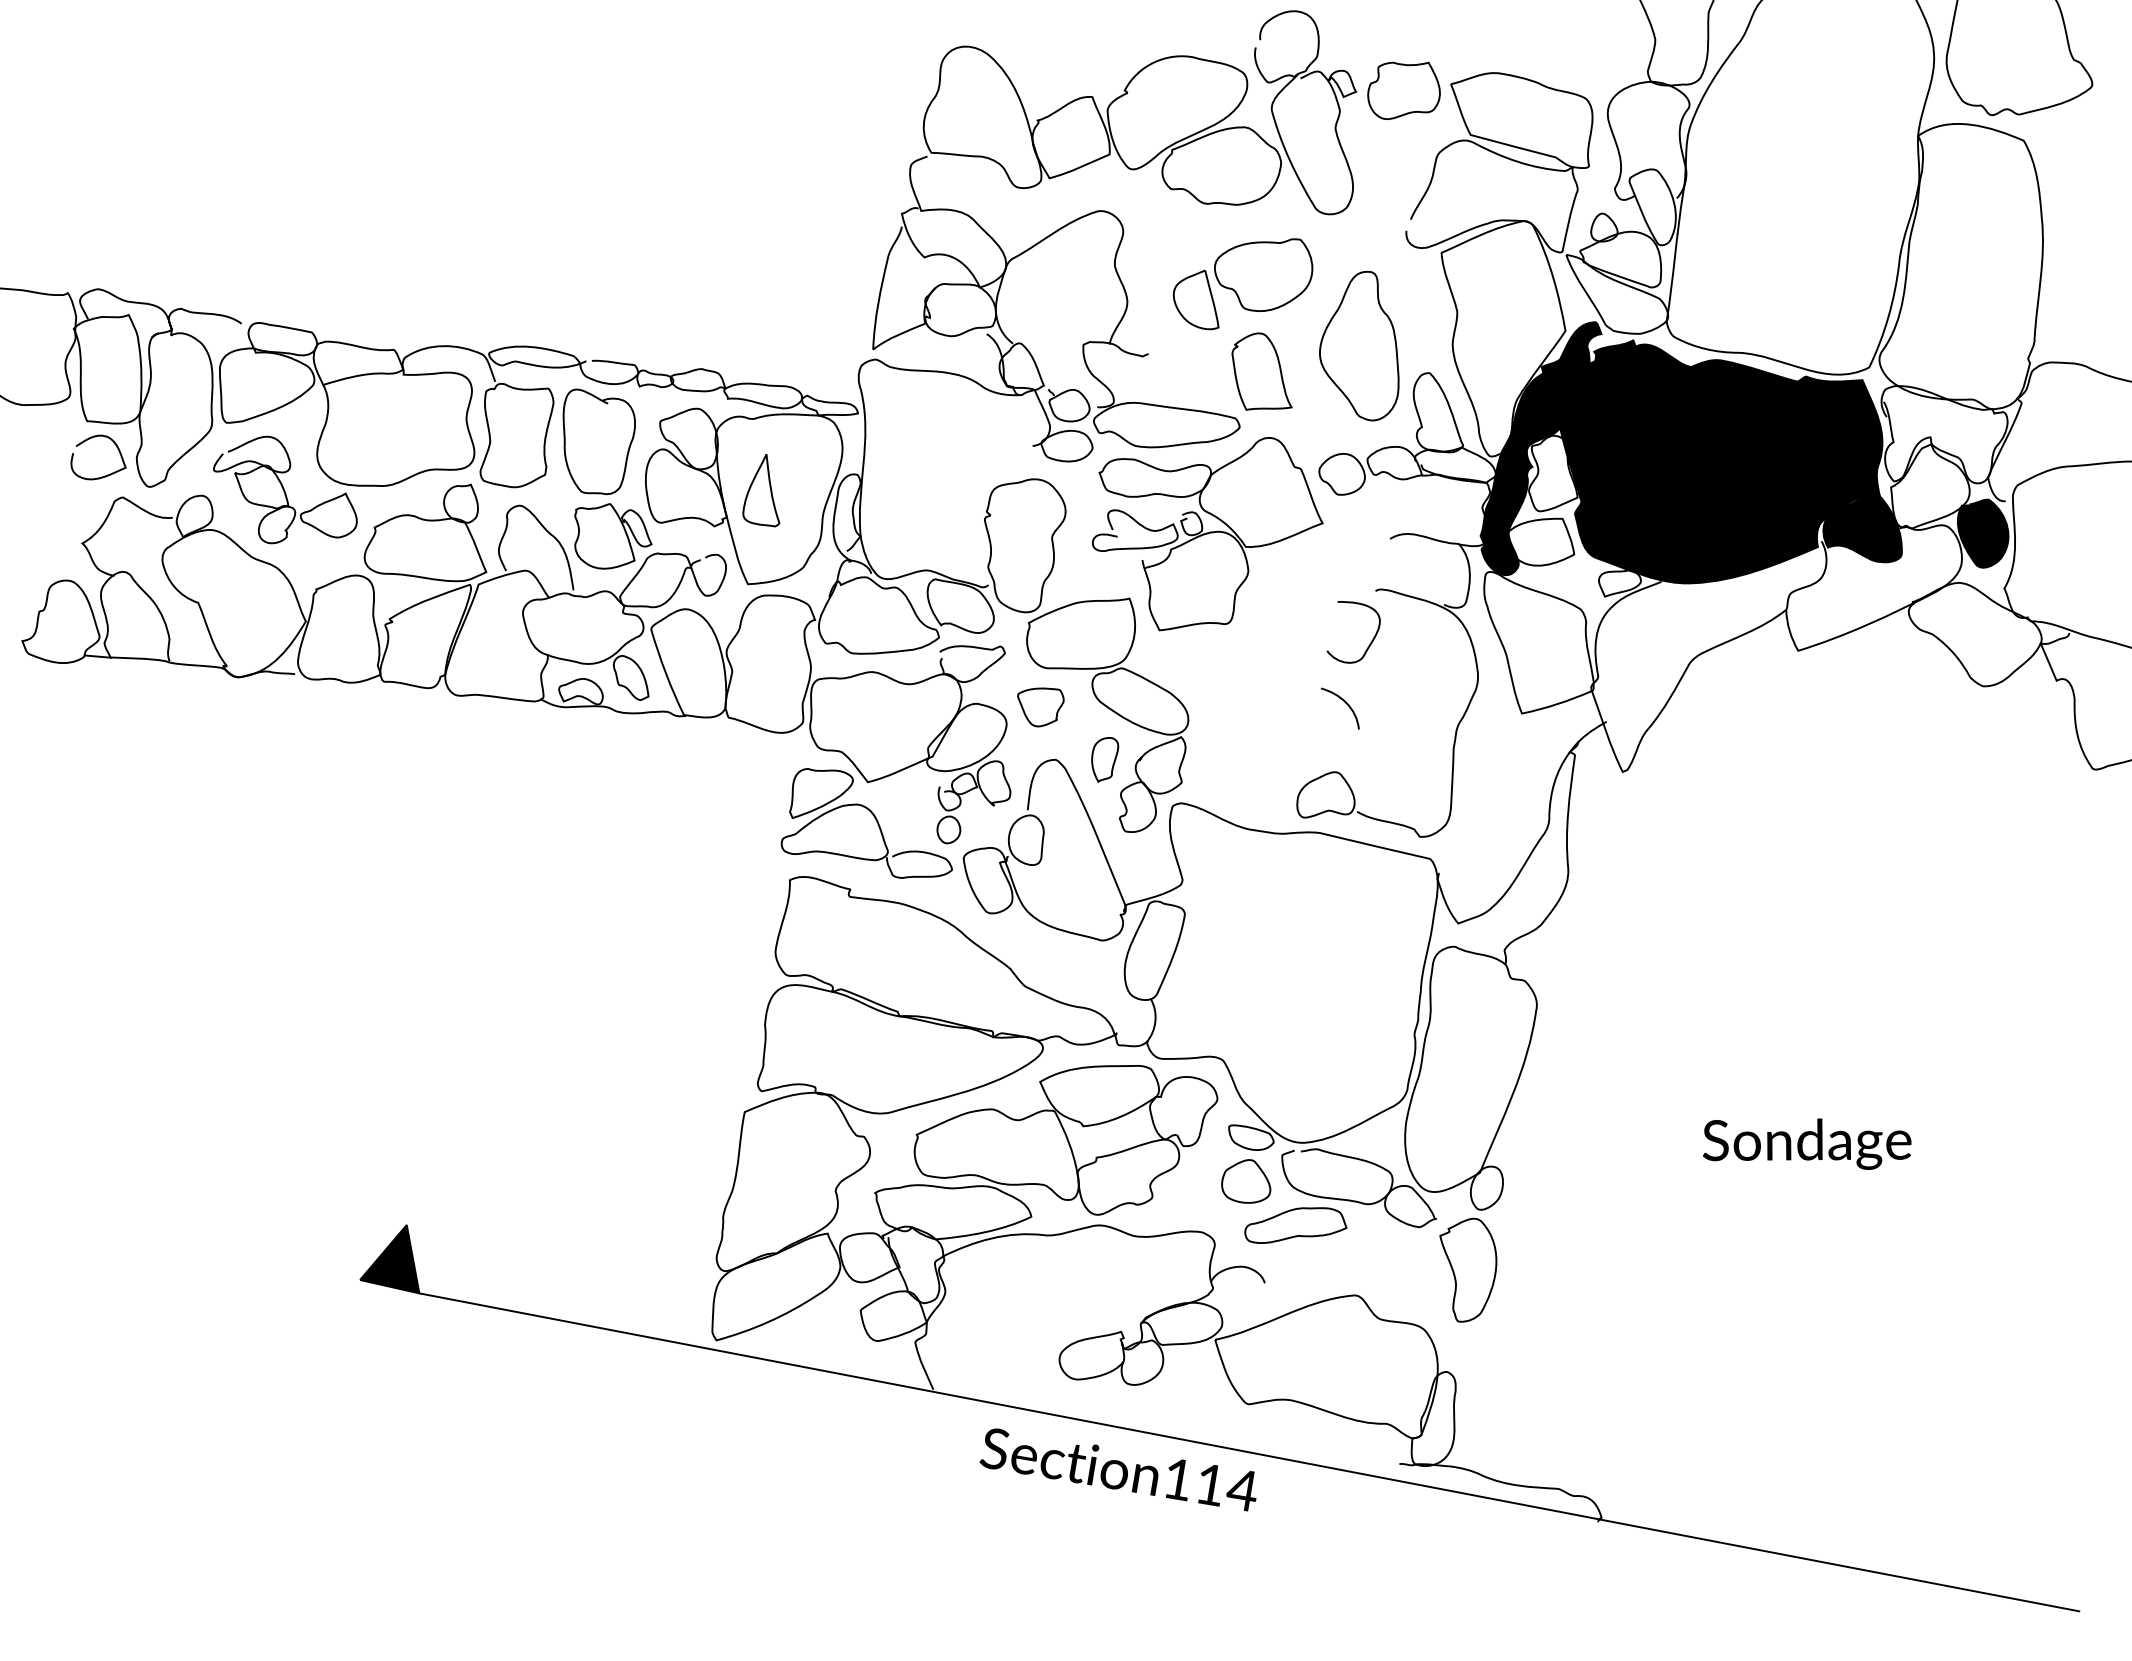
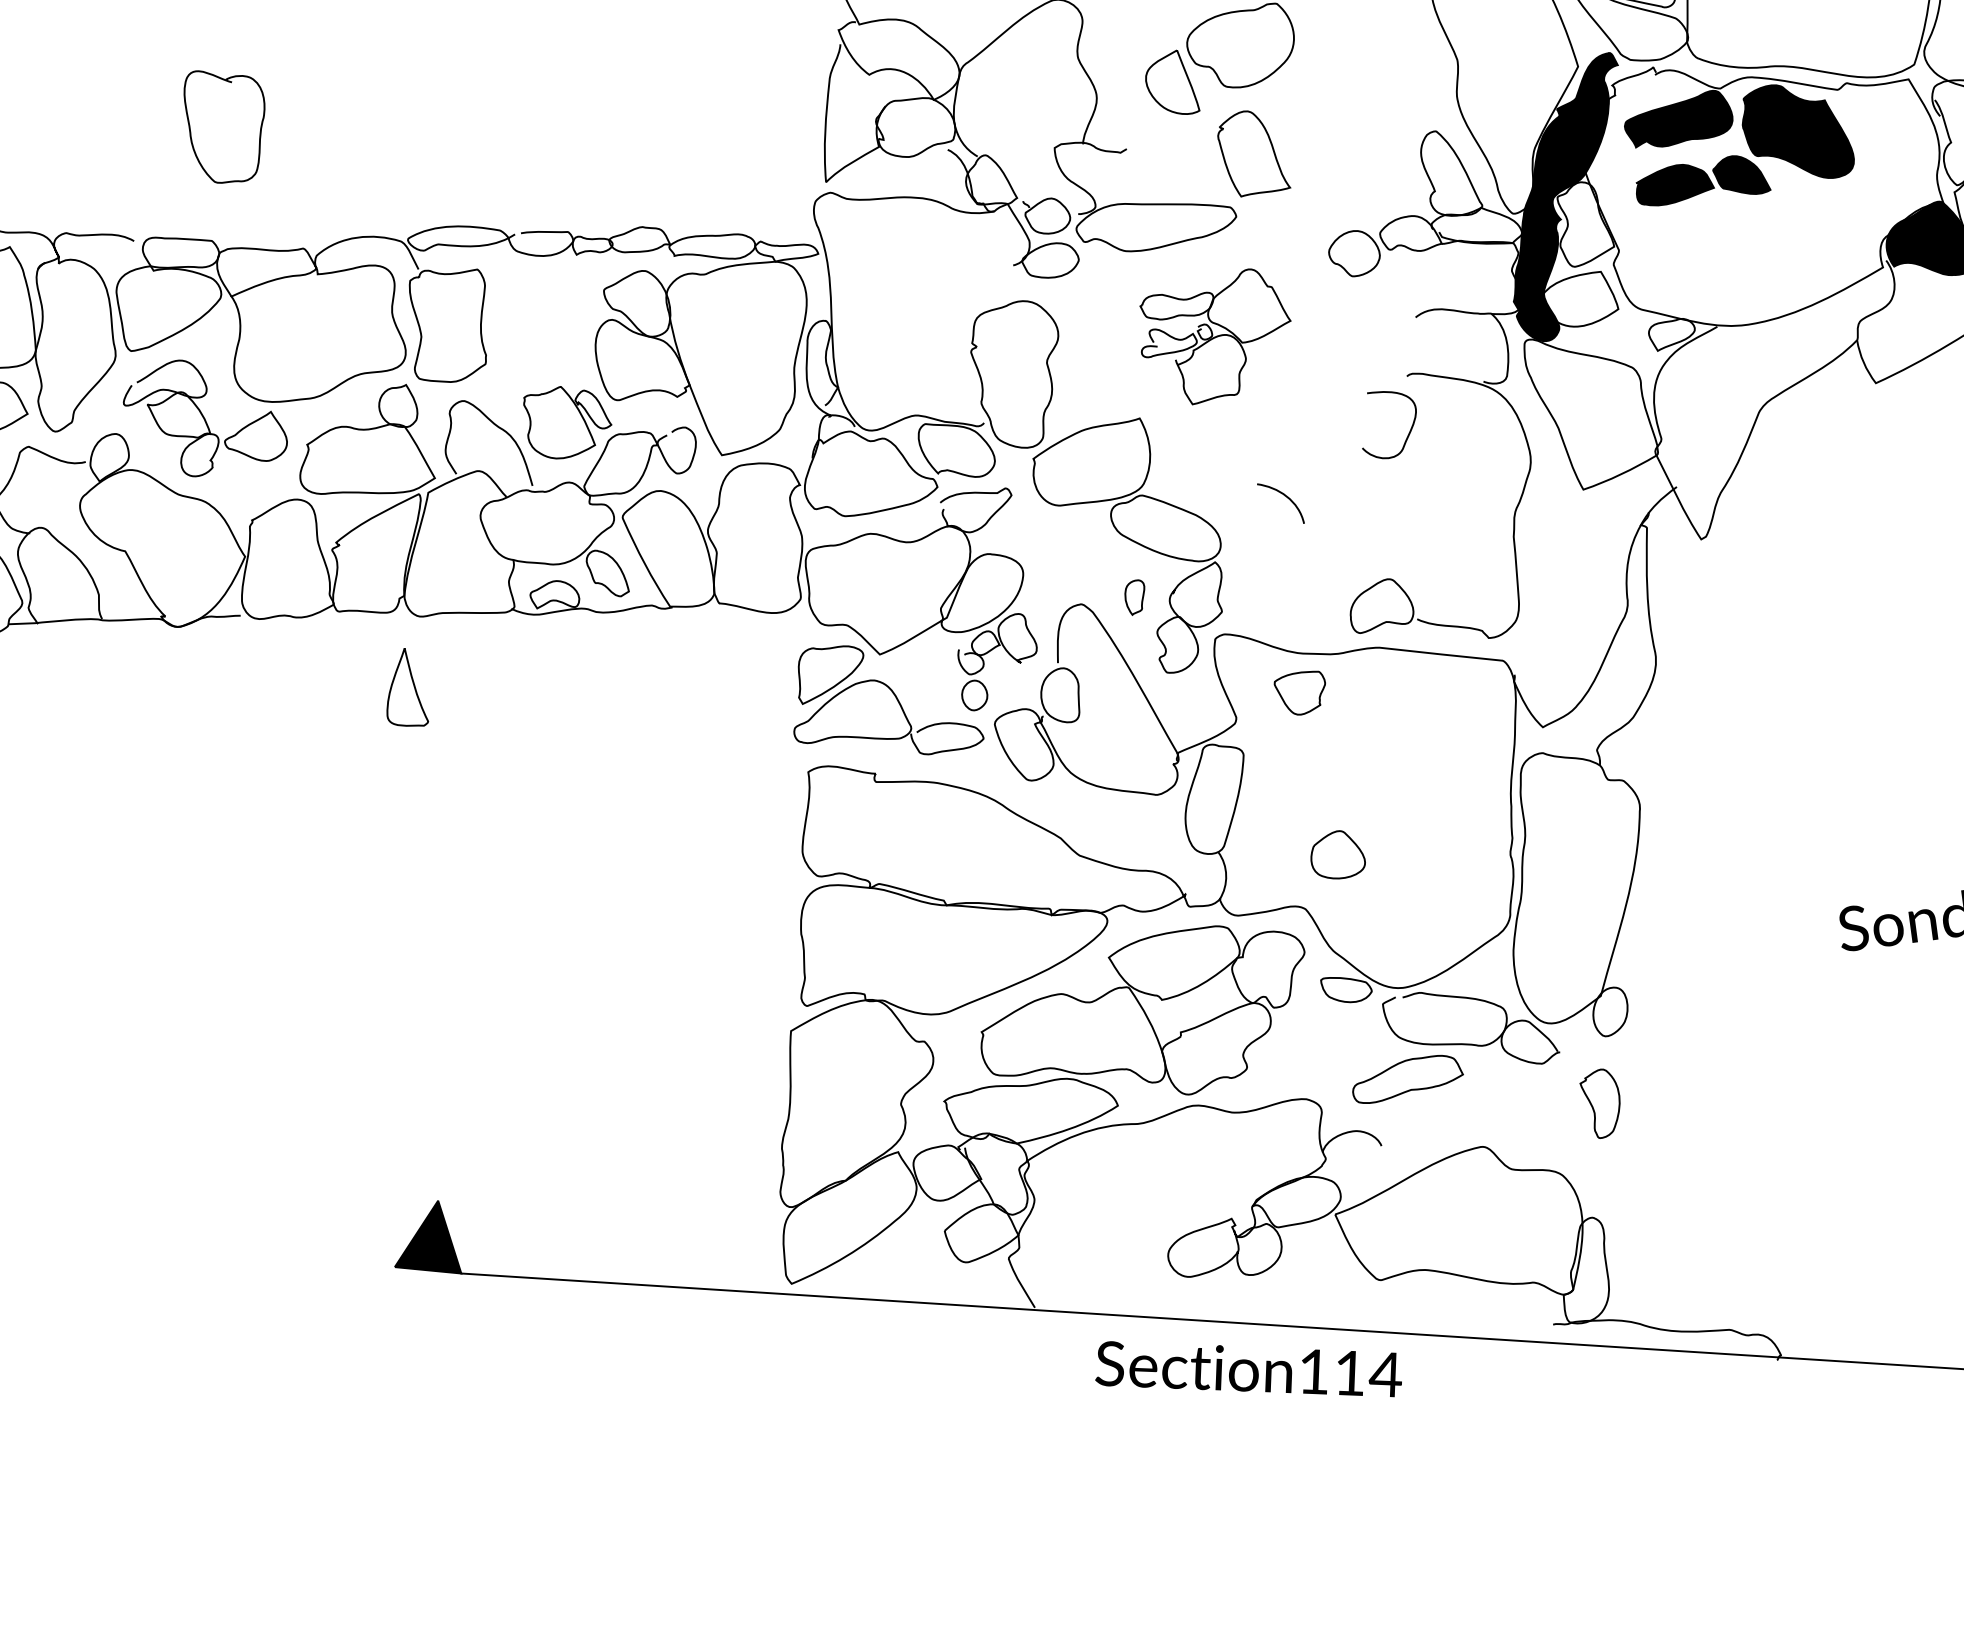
part: (1359, 345) -> (1355, 110), removed
curve: (627, 450) -> (259, 130), moved
fill: (1721, 461) -> (1766, 187), removed
part: (761, 490) -> (404, 688), moved
part: (1207, 534) -> (1215, 337), size x0.6
curve: (1345, 703) -> (1285, 497), moved
part: (1040, 707) -> (1300, 693), moved
part: (1105, 759) -> (1135, 597), size x0.7
part: (1246, 1181) -> (1337, 855), moved
part: (1468, 1269) -> (1601, 1103), size x0.6

